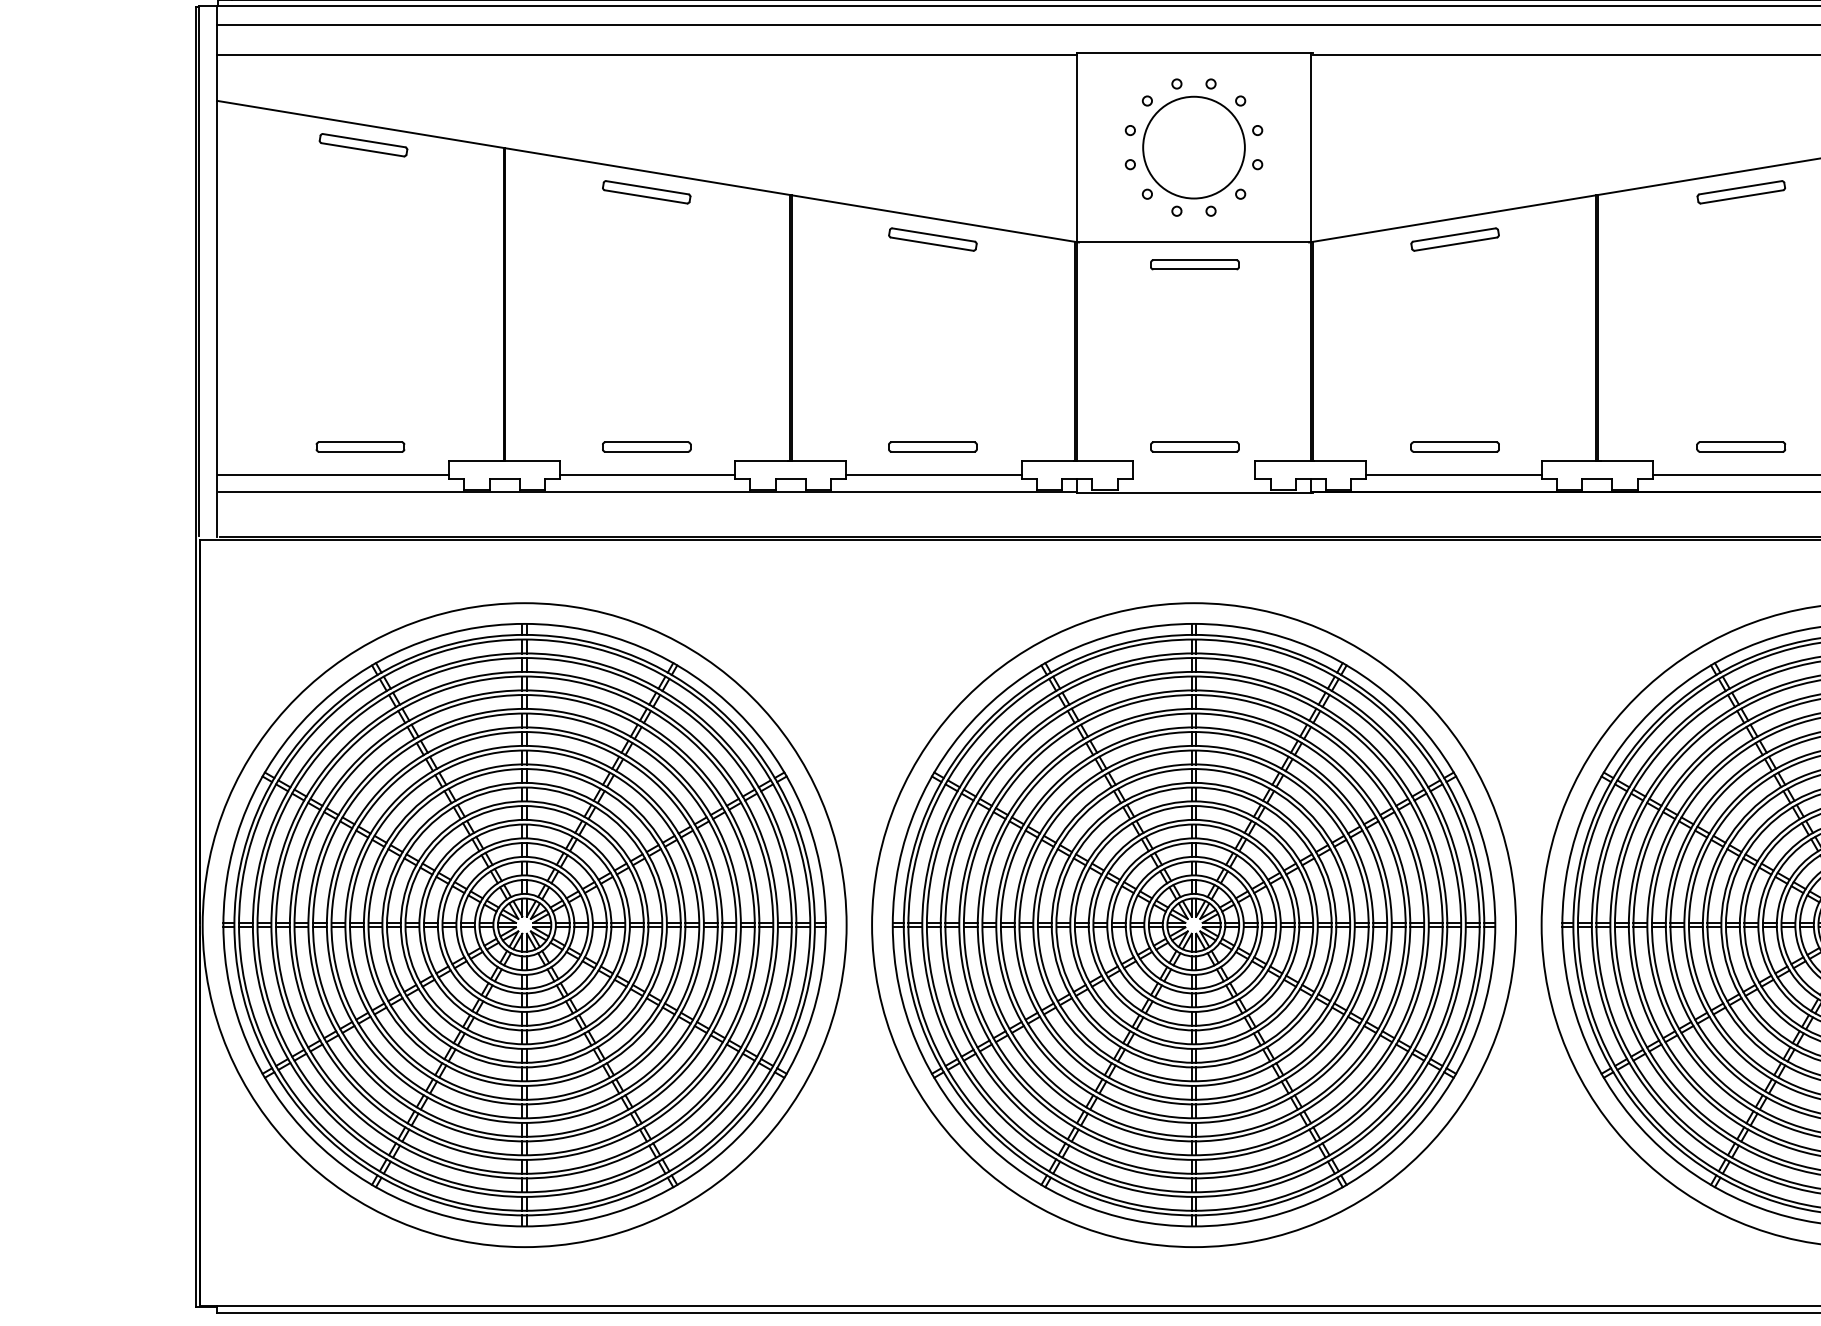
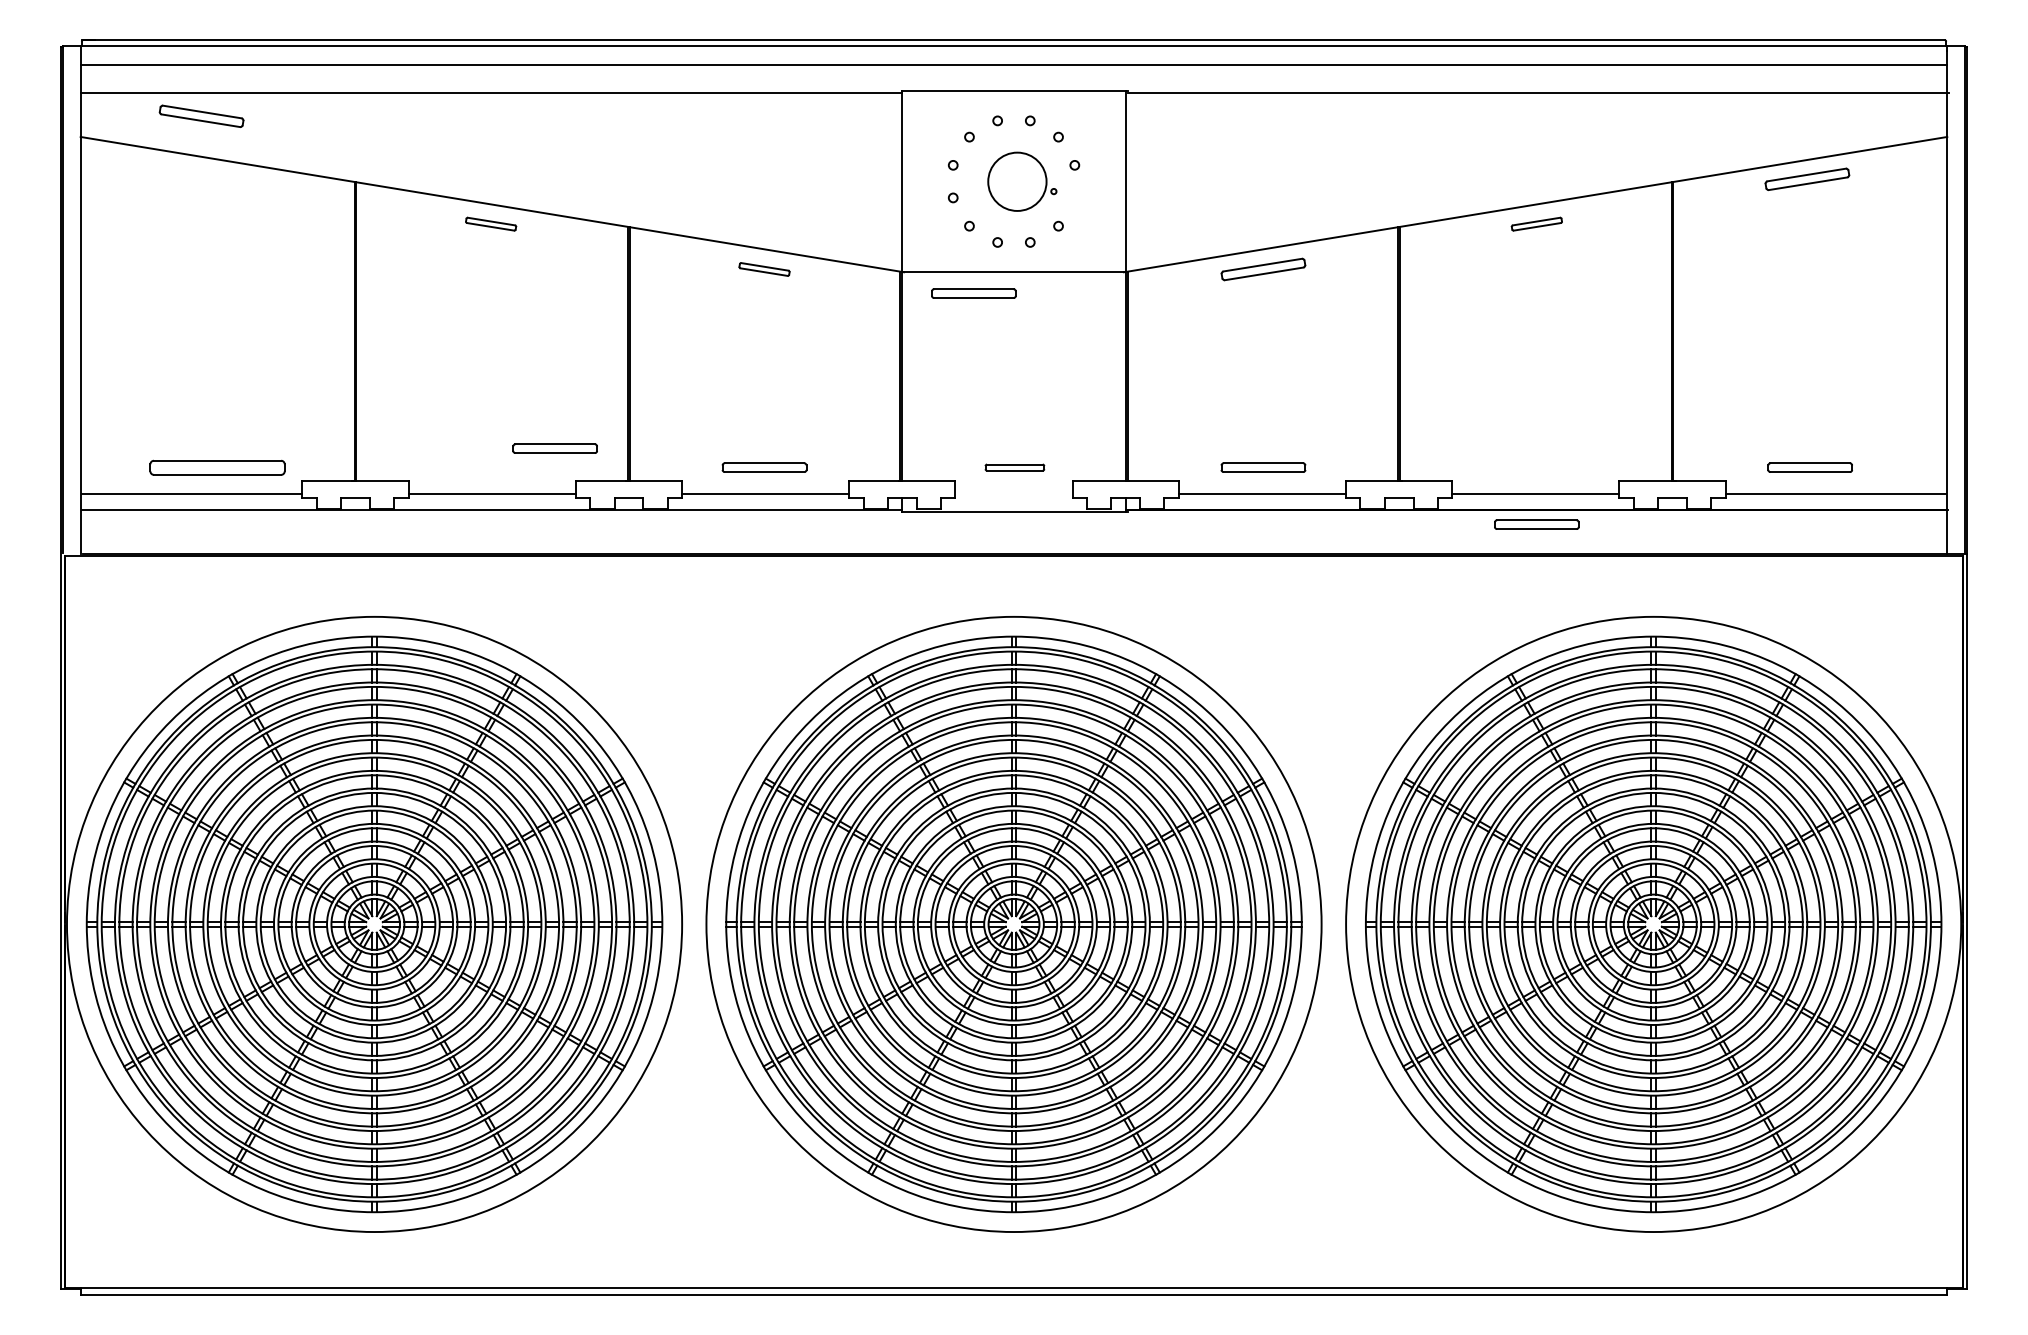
part: (363, 144) -> (201, 115), moved
part: (1202, 147) -> (1022, 181), size x0.6
part: (646, 191) -> (490, 223), size x0.6
part: (1740, 191) -> (1536, 223), size x0.6
part: (932, 239) -> (764, 269), size x0.6
part: (1194, 264) -> (973, 293), moved
part: (360, 446) -> (217, 467), size x1.6
part: (646, 446) -> (554, 448), moved
part: (1194, 446) -> (1014, 467), size x0.7
part: (1740, 446) -> (1536, 524), moved

